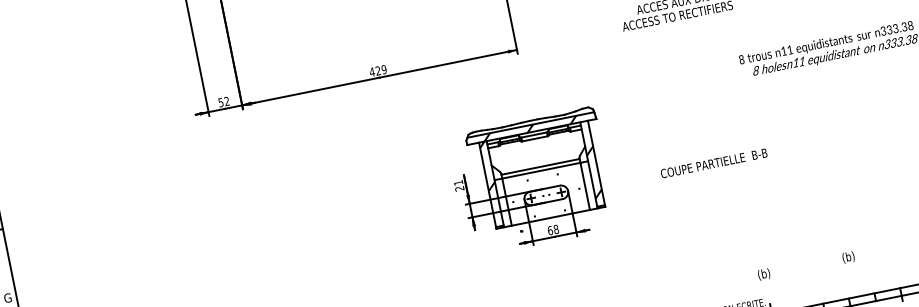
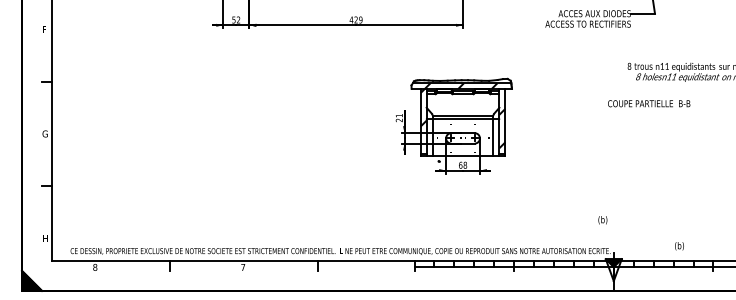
text: (714, 163) -> (649, 103), moved
text: (848, 257) -> (679, 246), moved
text: (763, 274) -> (602, 220), moved

